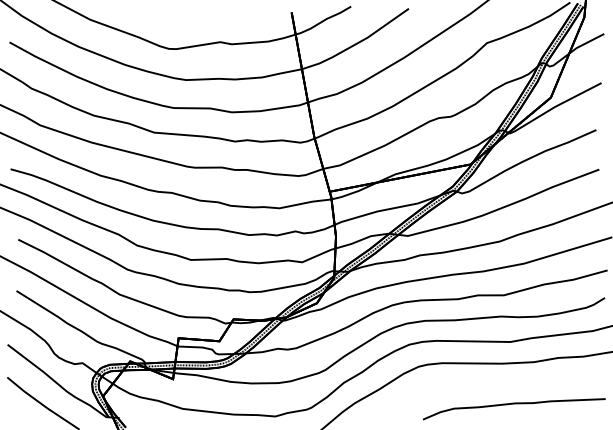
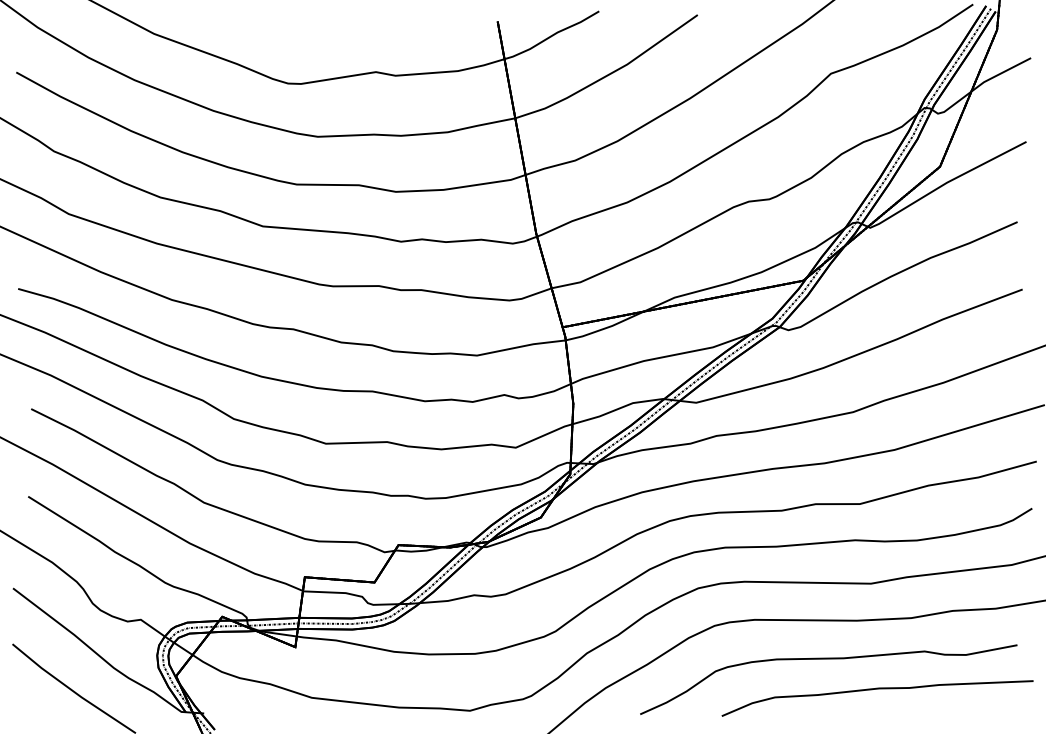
curve: (485, 386) -> (828, 659), added

